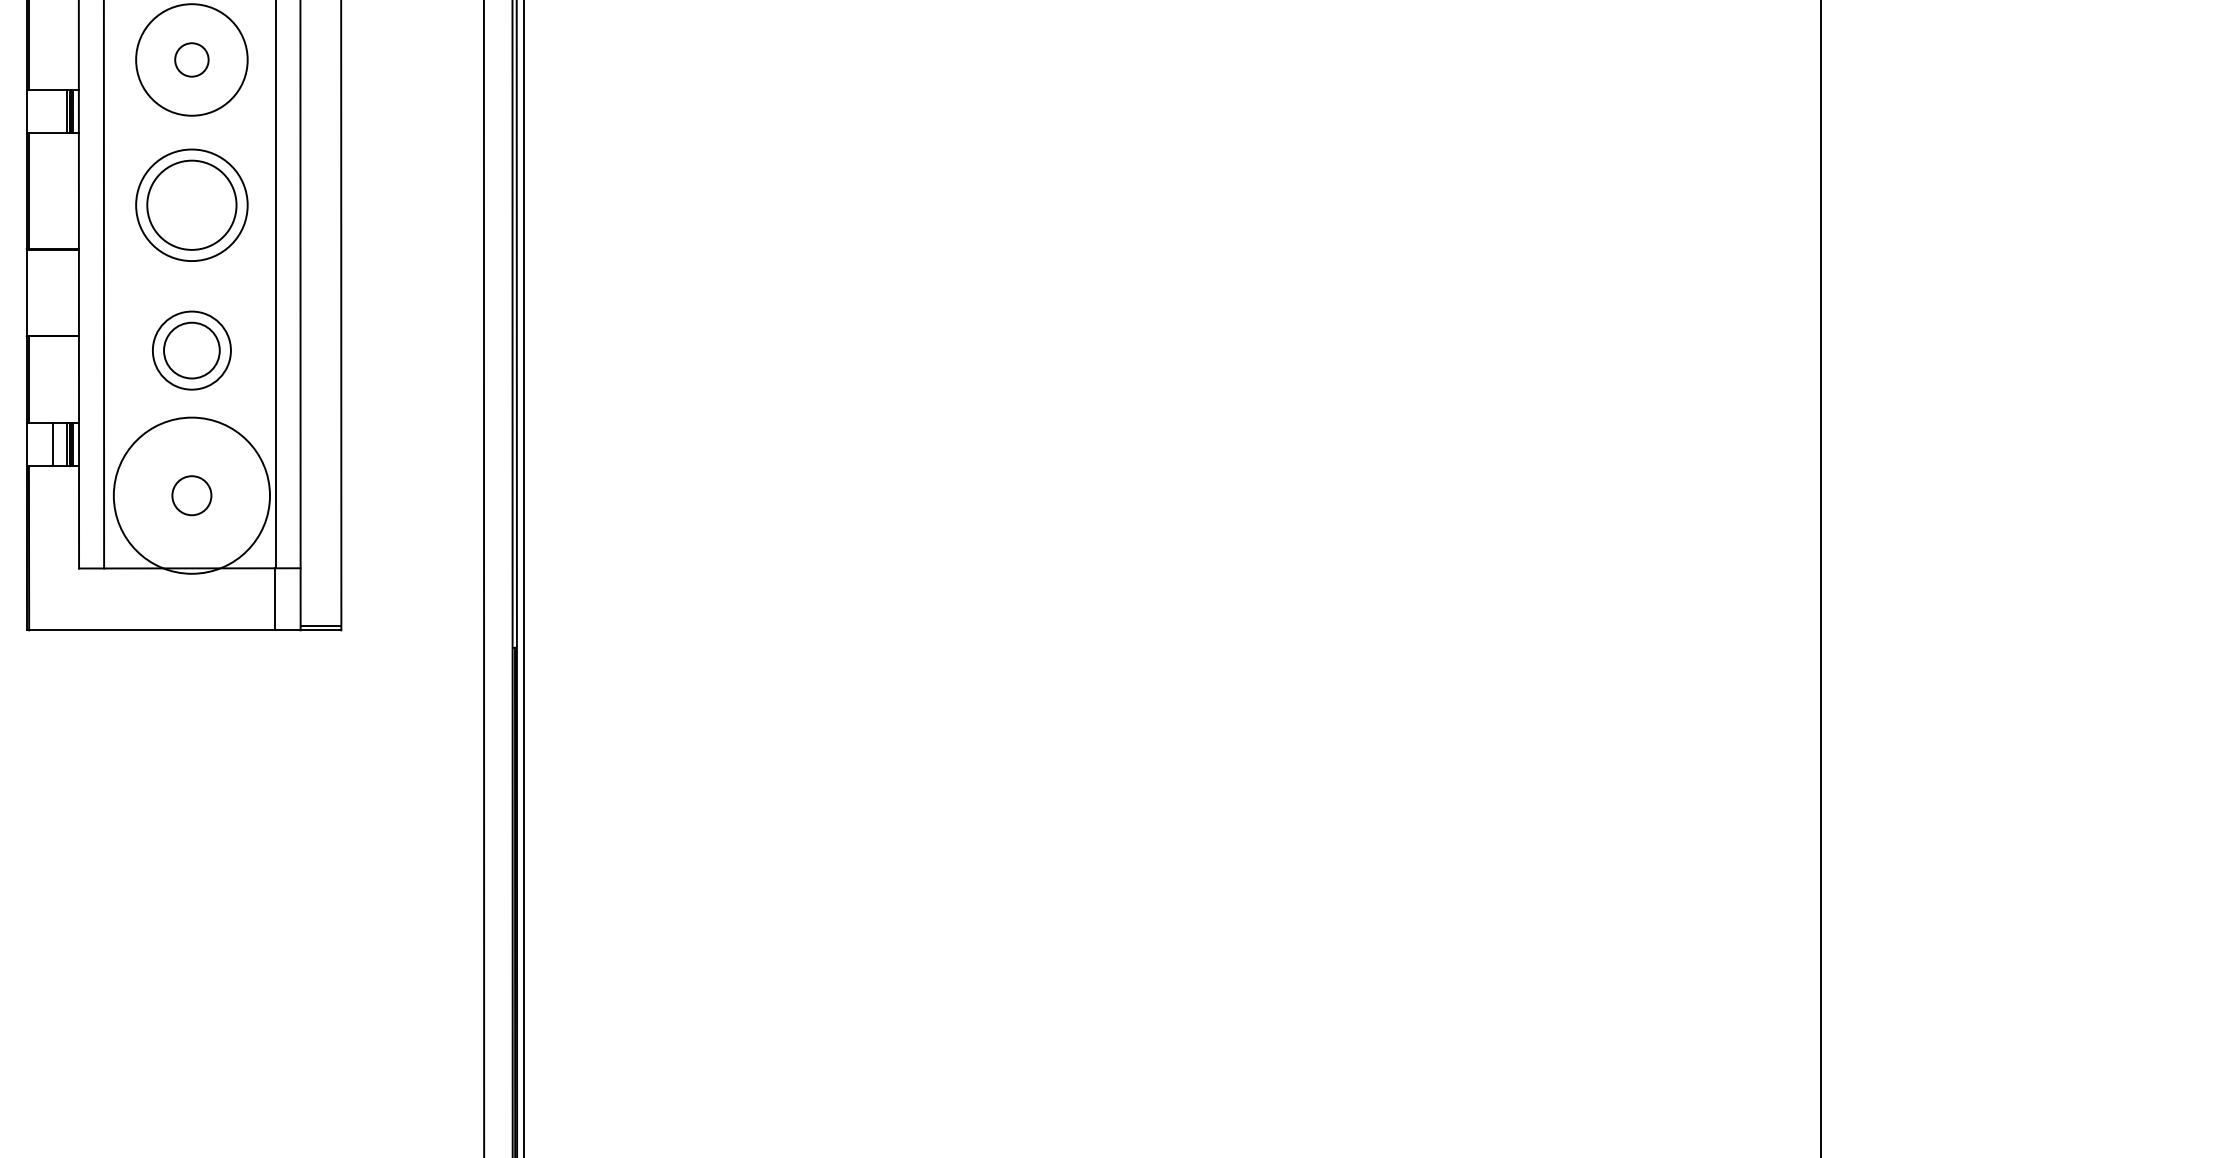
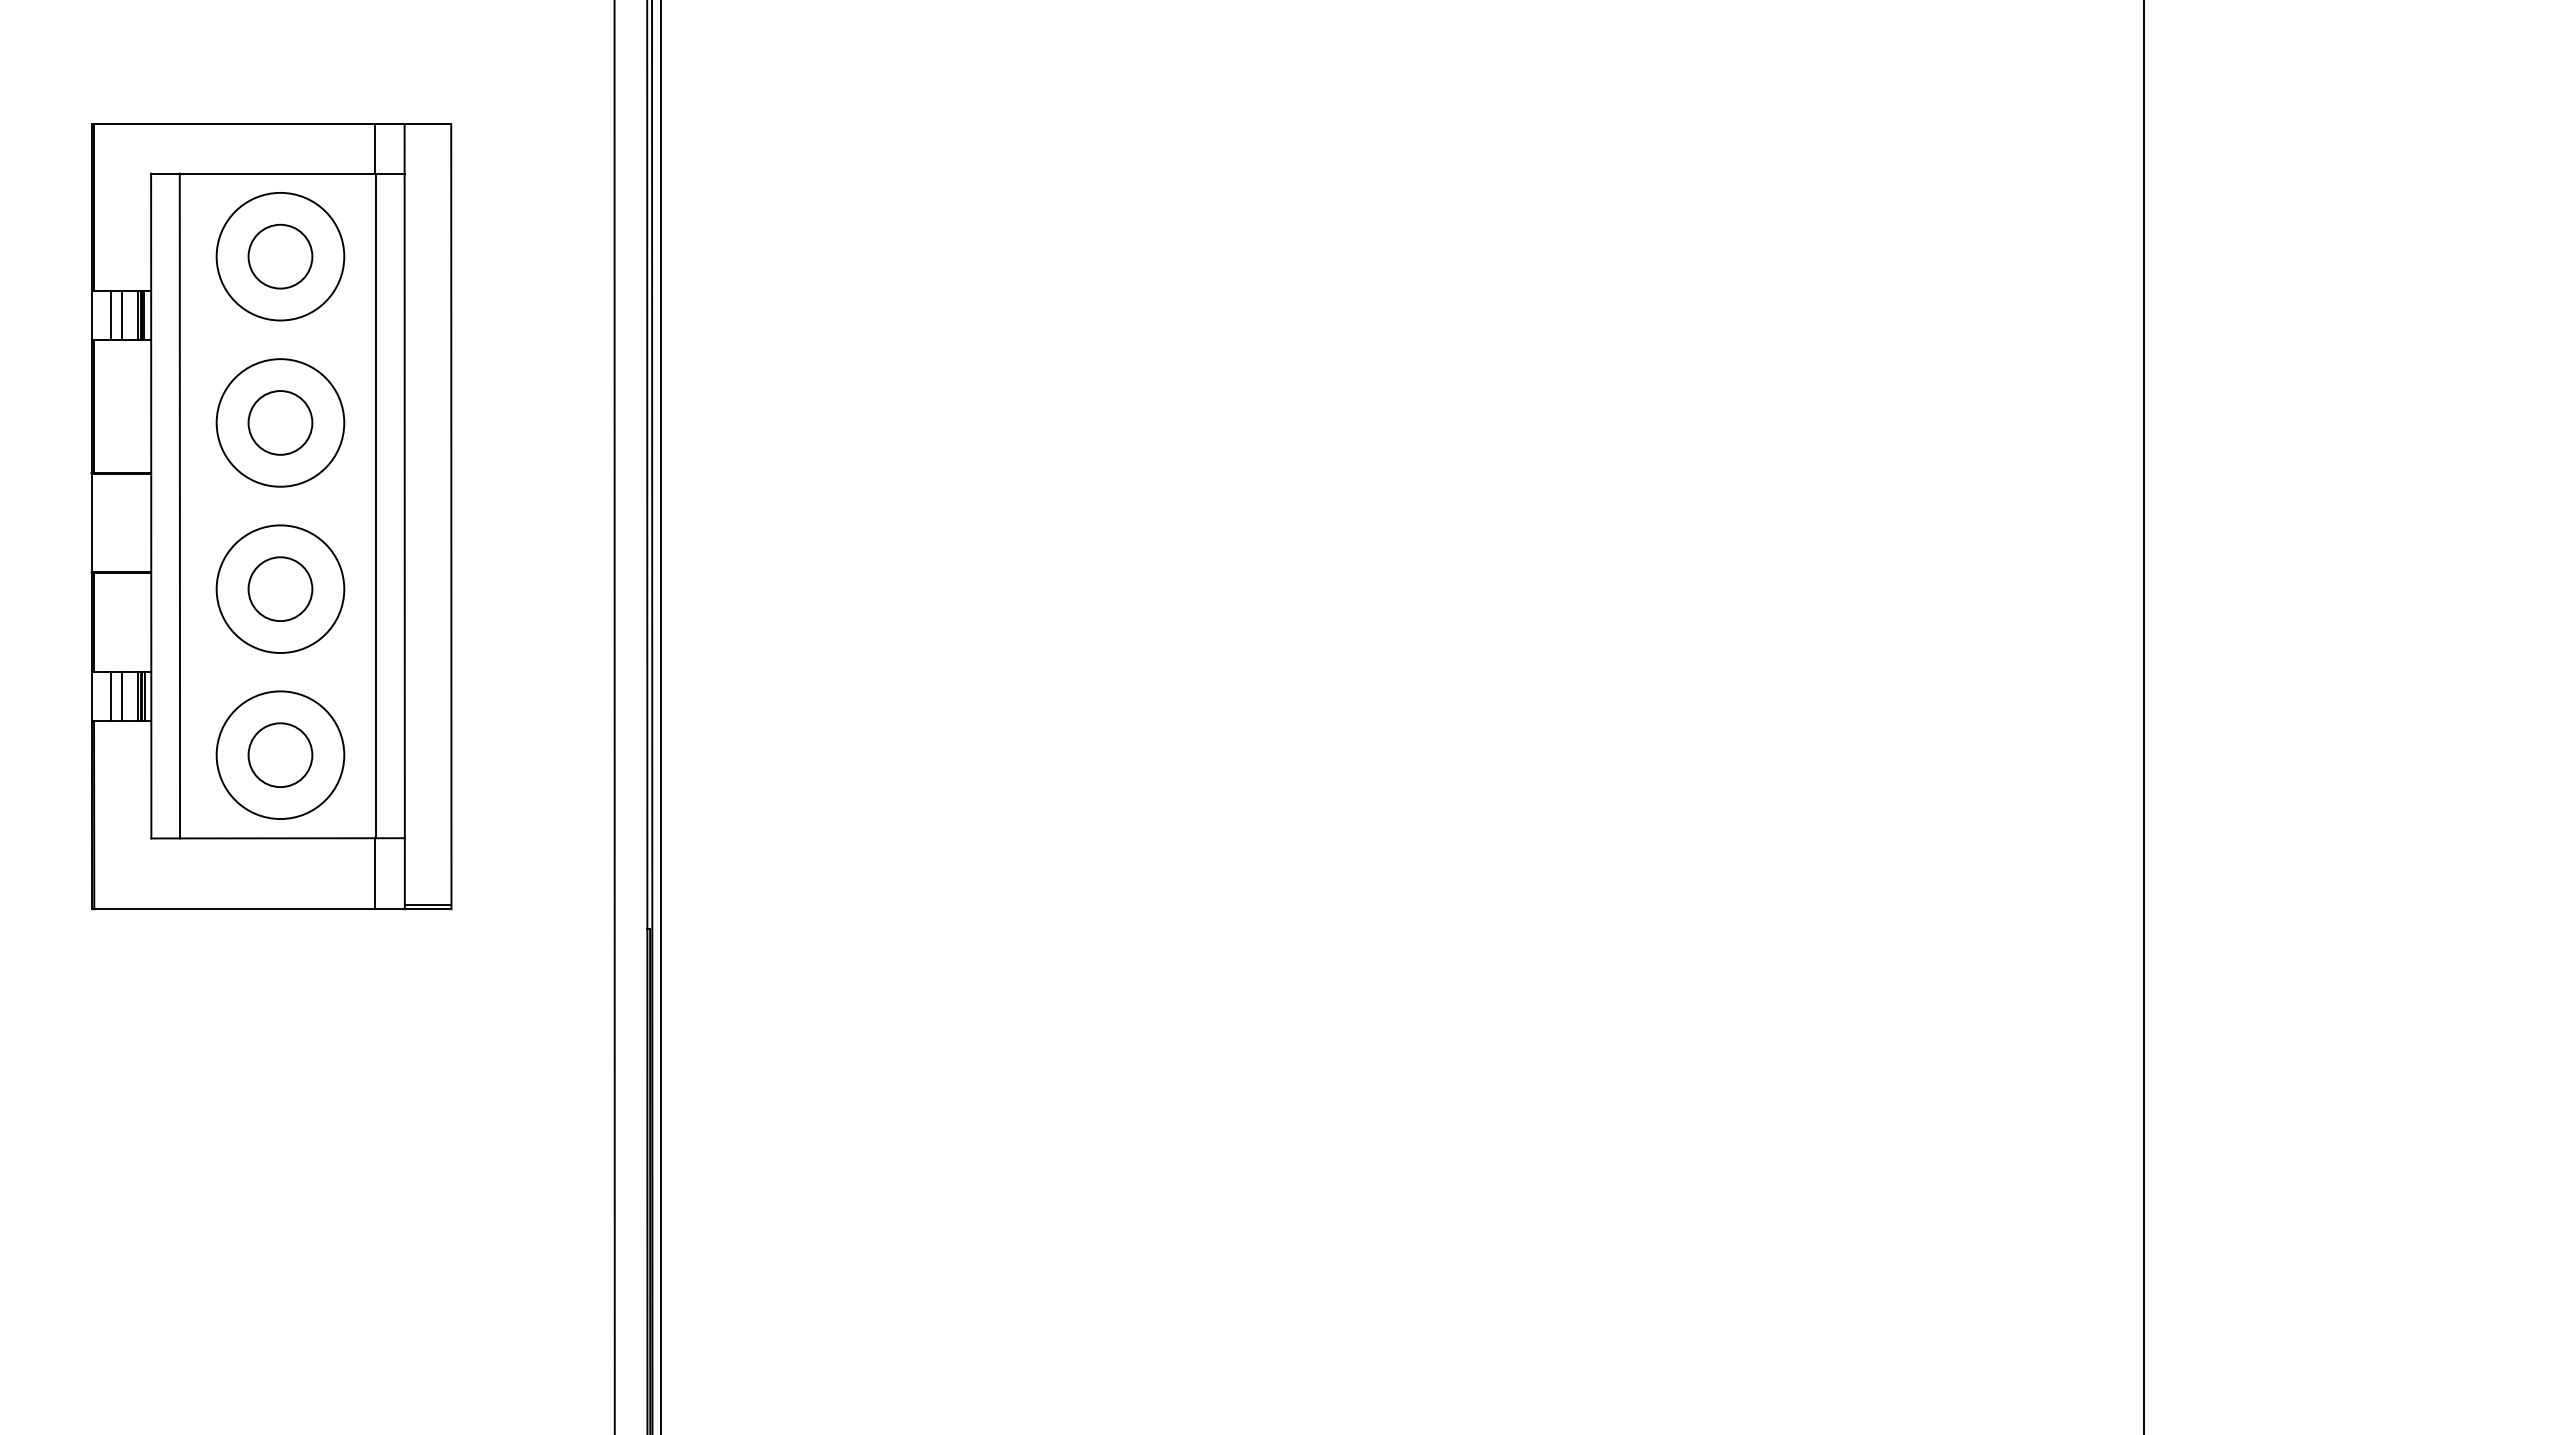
circle: (191, 59) -> (280, 256), size x1.67
line: (43, 110) -> (110, 314), added
line: (52, 110) -> (121, 314), added
circle: (191, 204) -> (280, 422), size x0.62
circle: (191, 350) -> (280, 589), size x1.43
line: (43, 444) -> (110, 696), added
circle: (191, 495) -> (280, 755), size x0.71
circle: (191, 495) -> (280, 755), size x1.43

